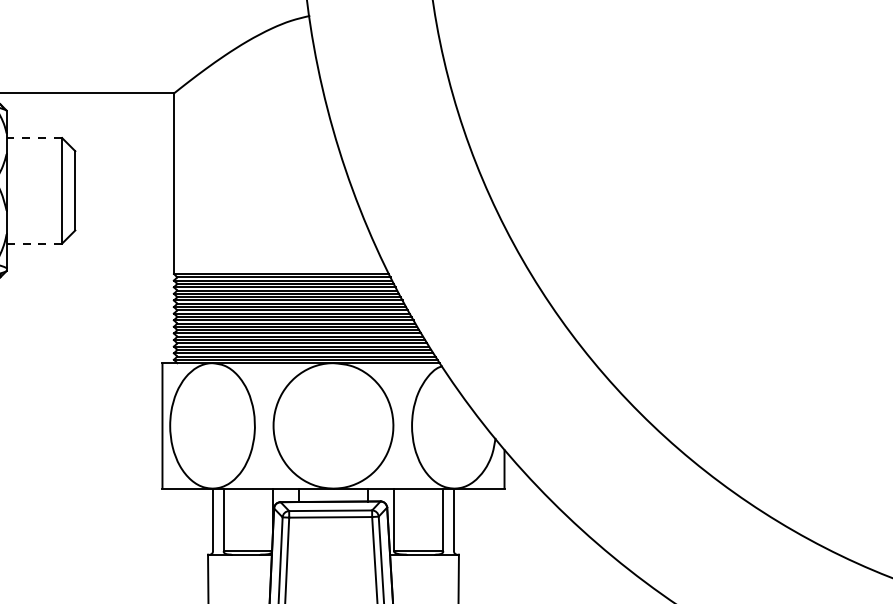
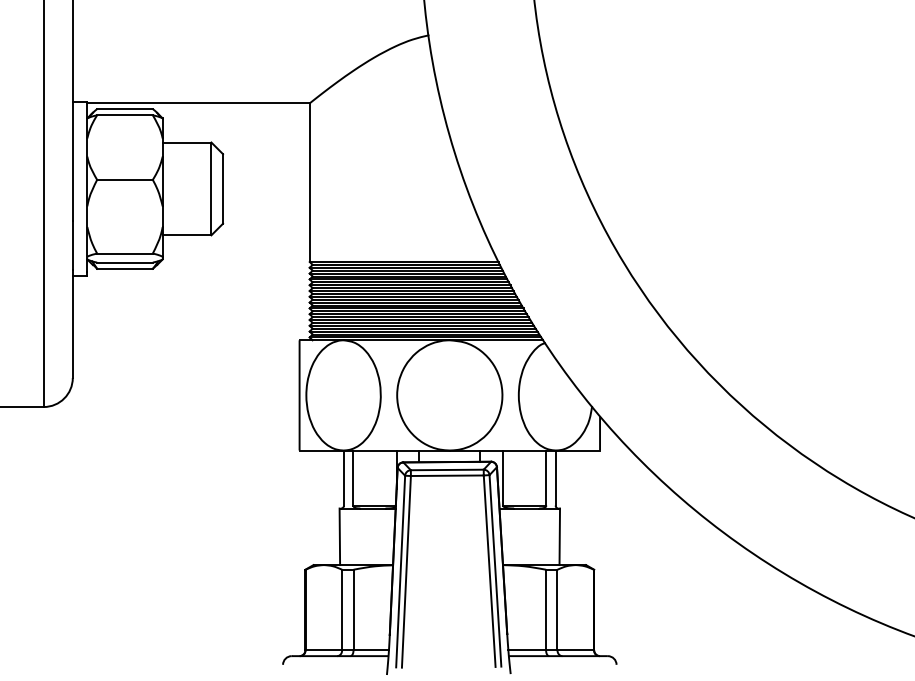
line: (33, 137) -> (186, 142), dashed -> solid
line: (34, 243) -> (187, 235), dashed -> solid

